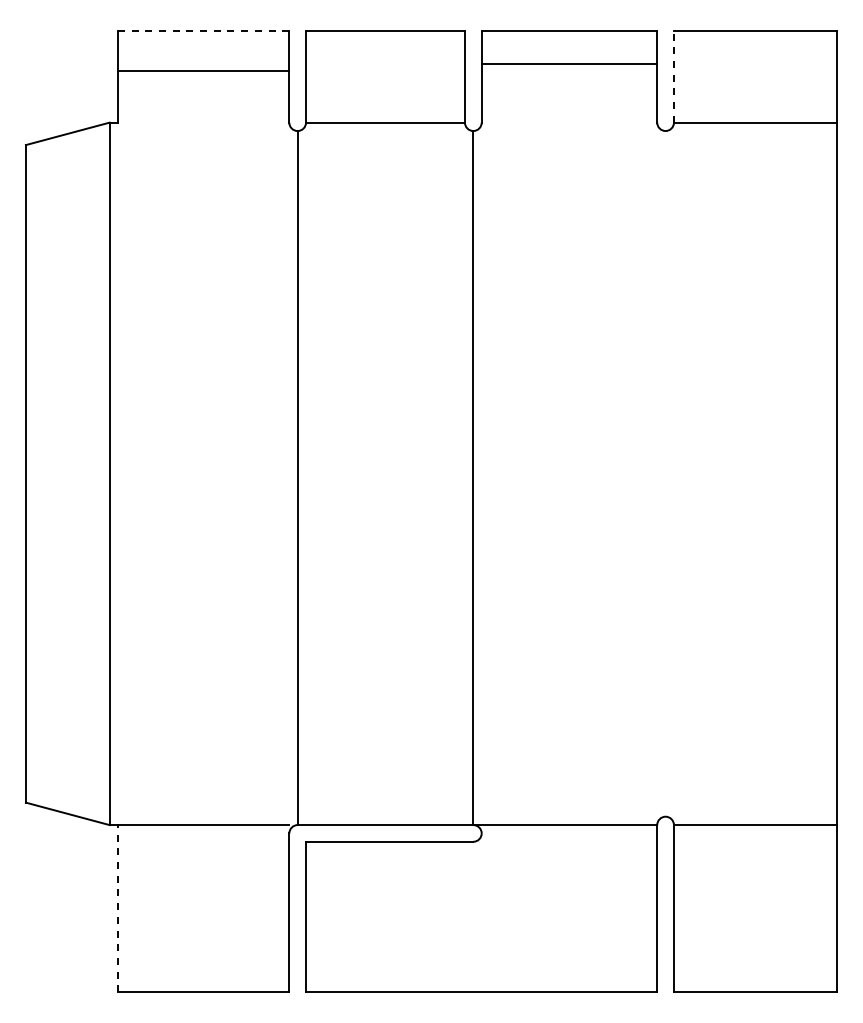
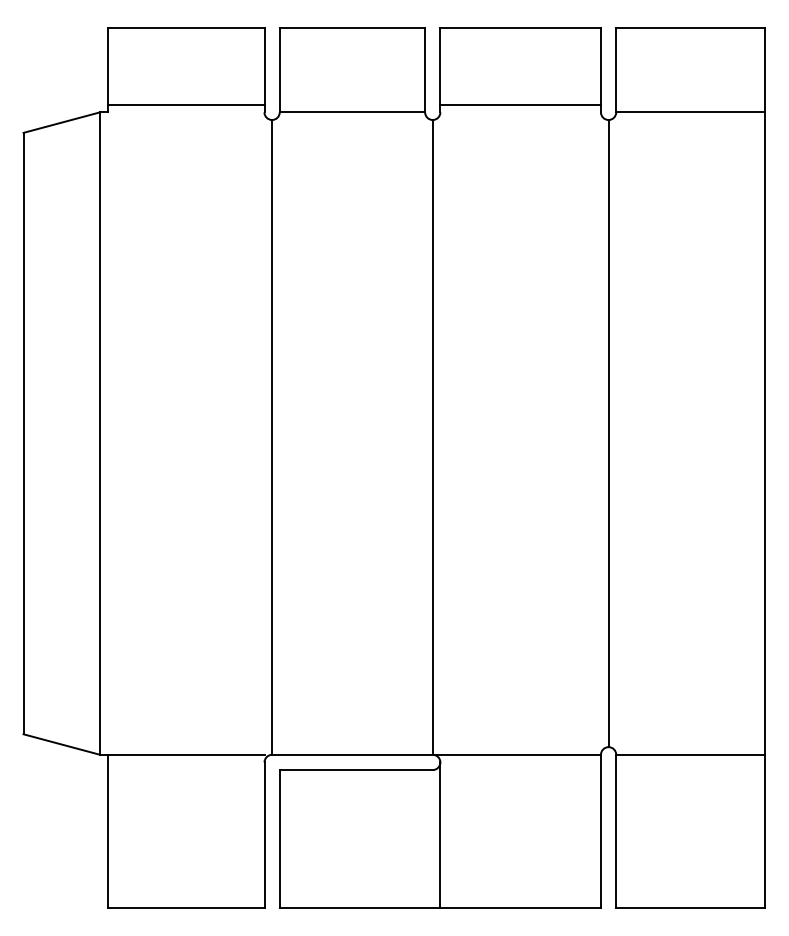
line: (203, 30) -> (185, 28), dashed -> solid
line: (569, 64) -> (520, 104), moved
line: (203, 71) -> (185, 104), moved
line: (674, 76) -> (616, 70), dashed -> solid
line: (665, 473) -> (608, 433), added
line: (117, 908) -> (107, 831), dashed -> solid
line: (481, 912) -> (440, 834), added

